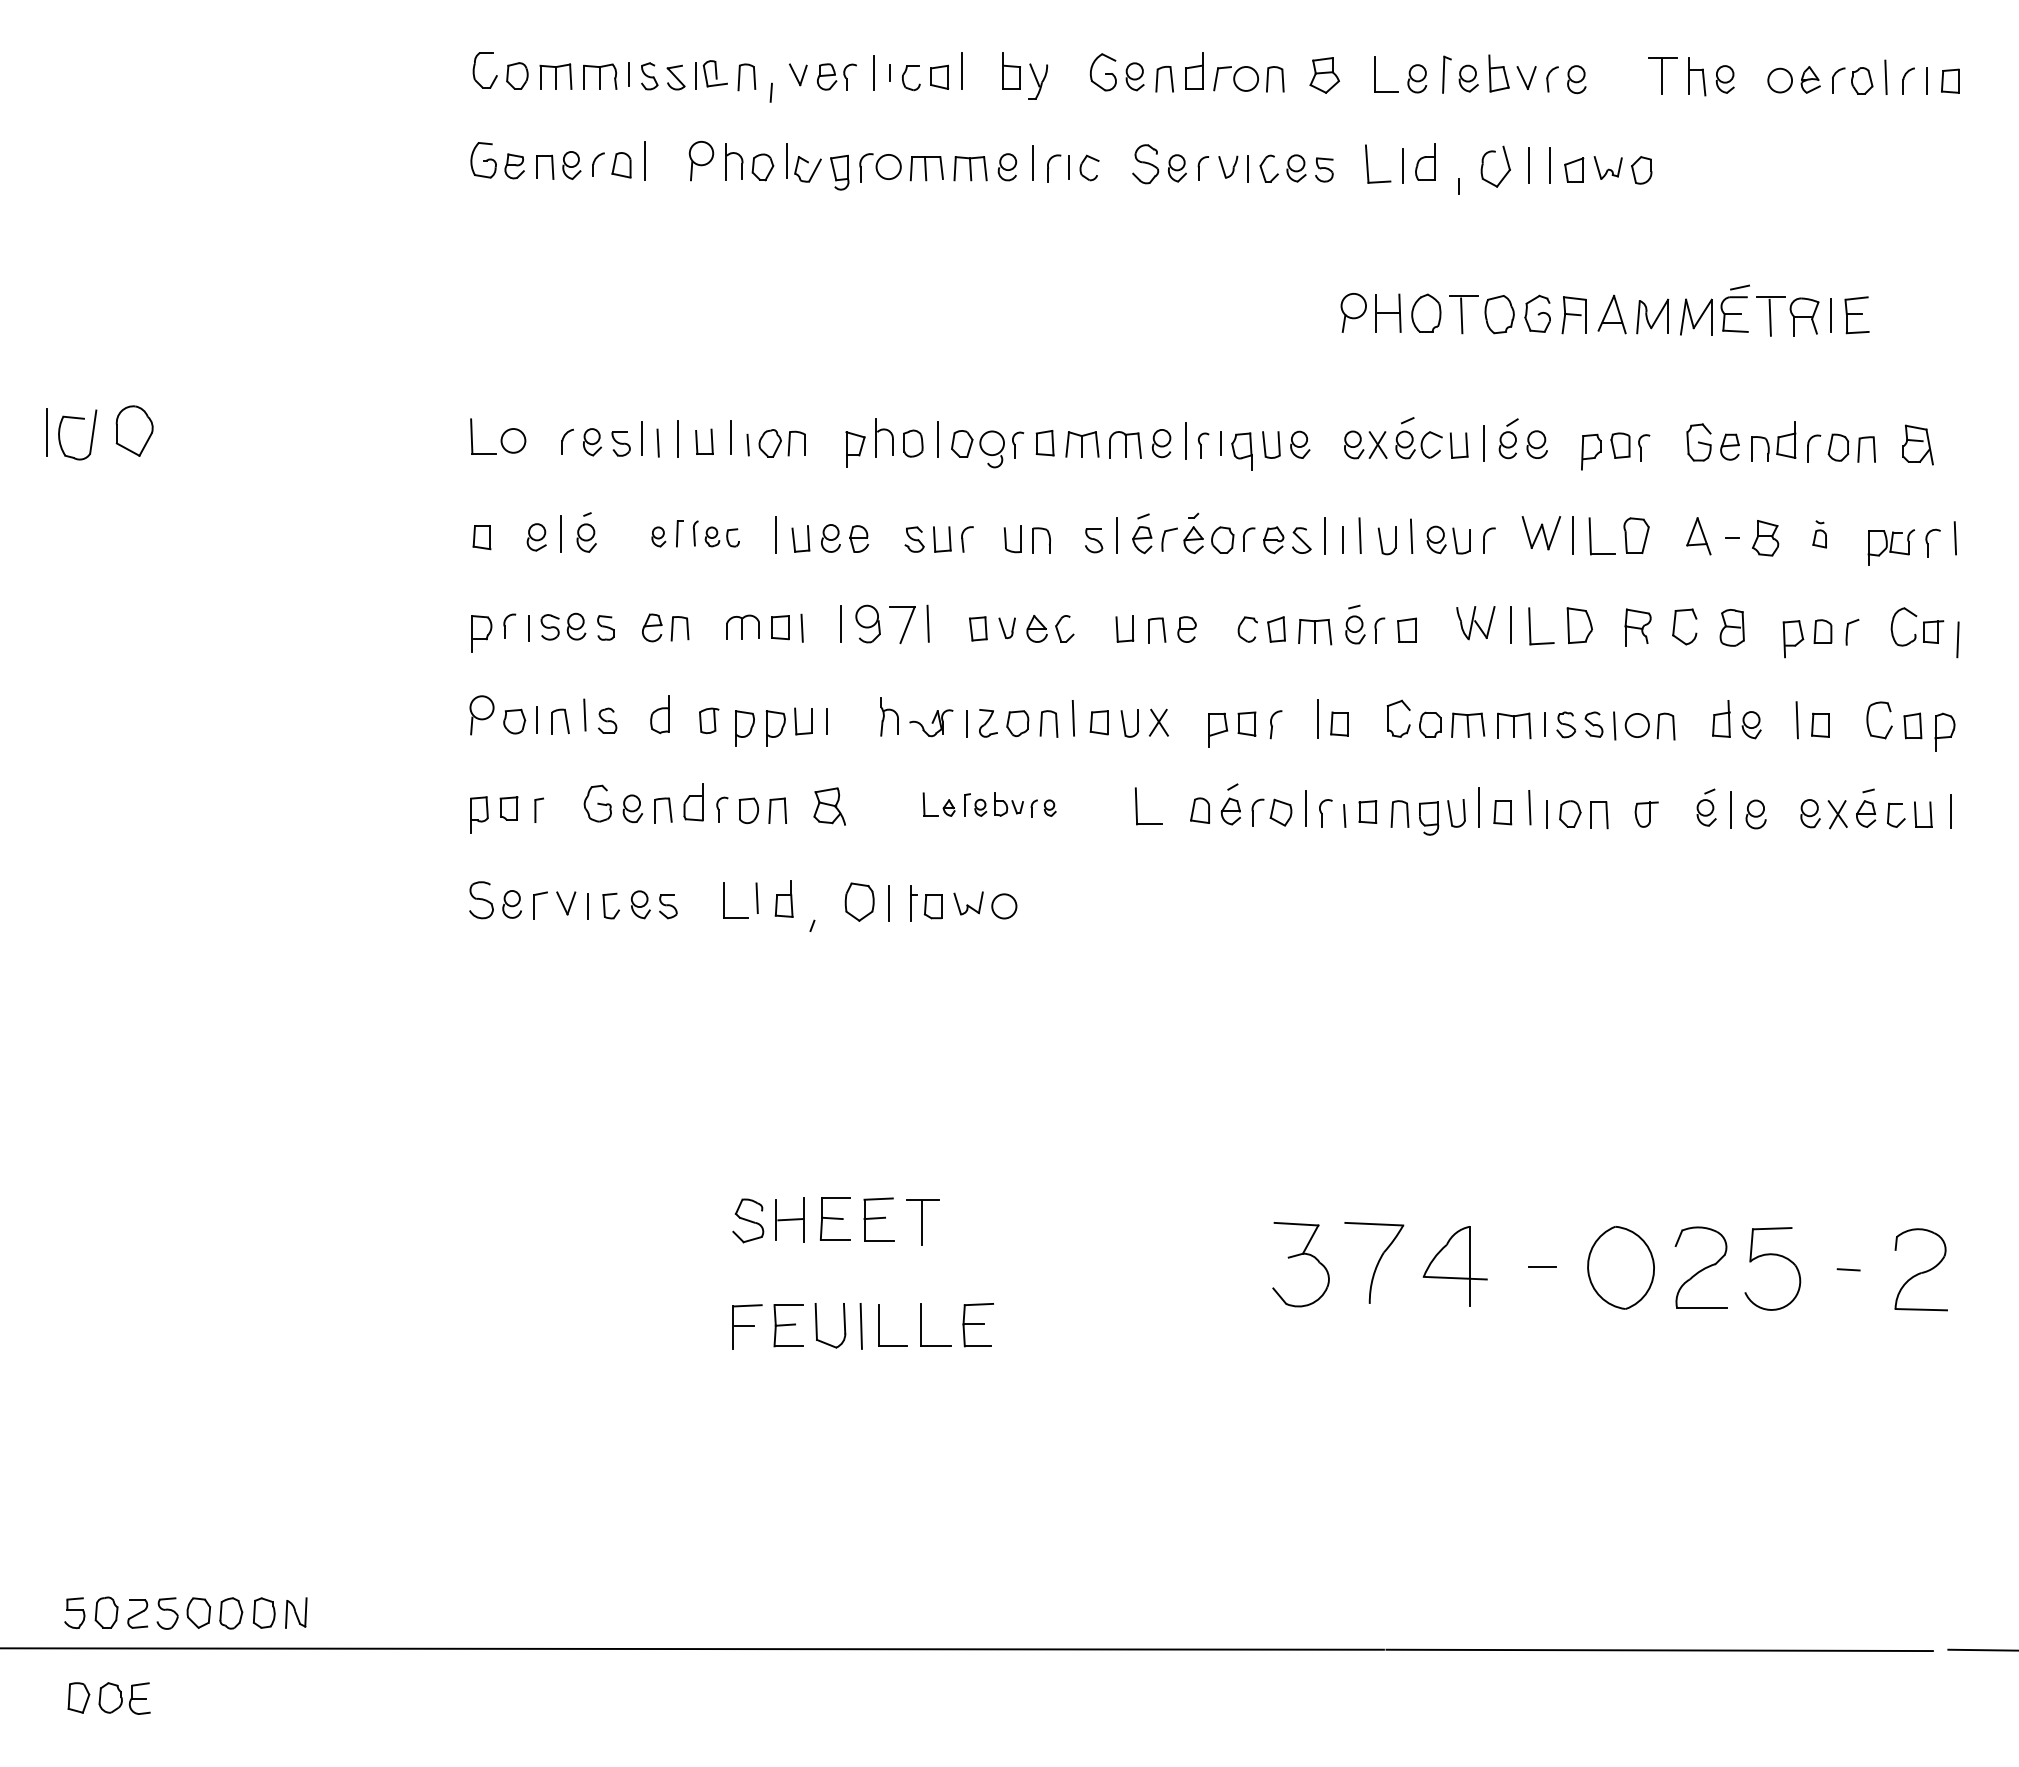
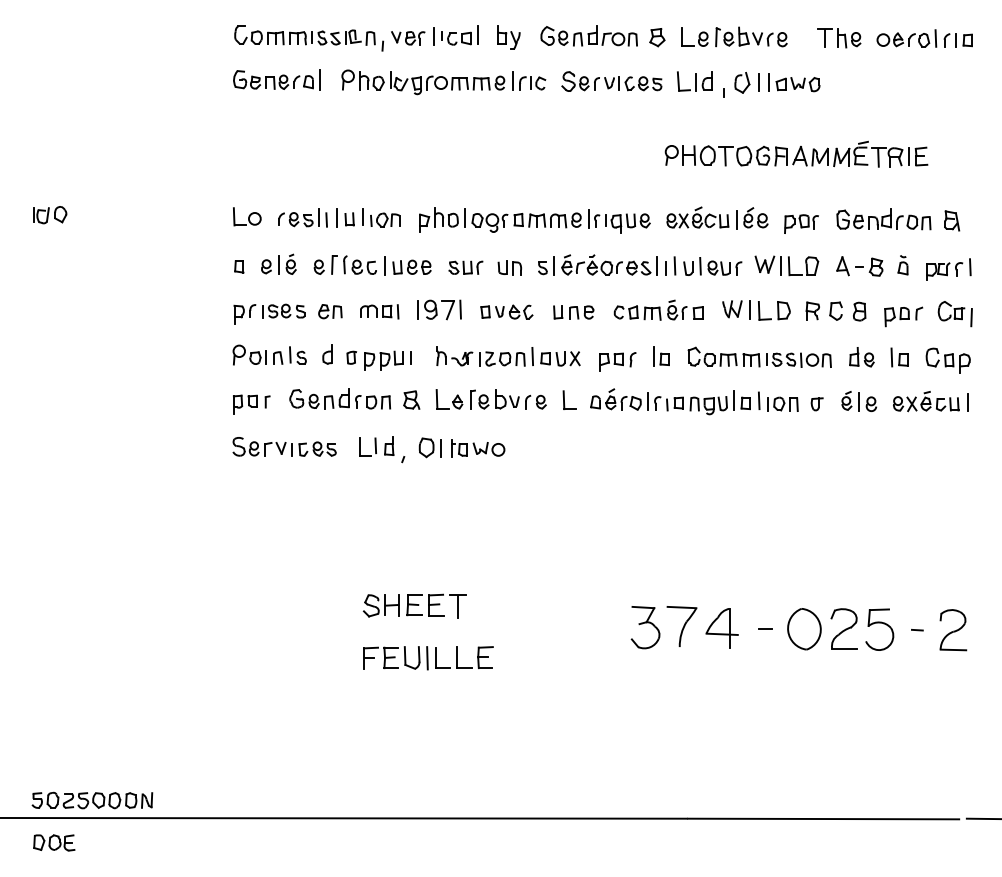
part: (101, 434) -> (50, 215), size x0.62
part: (694, 532) -> (344, 264), size x1.43
part: (1818, 534) -> (902, 265), size x1.43
part: (988, 804) -> (490, 399), size x1.67

